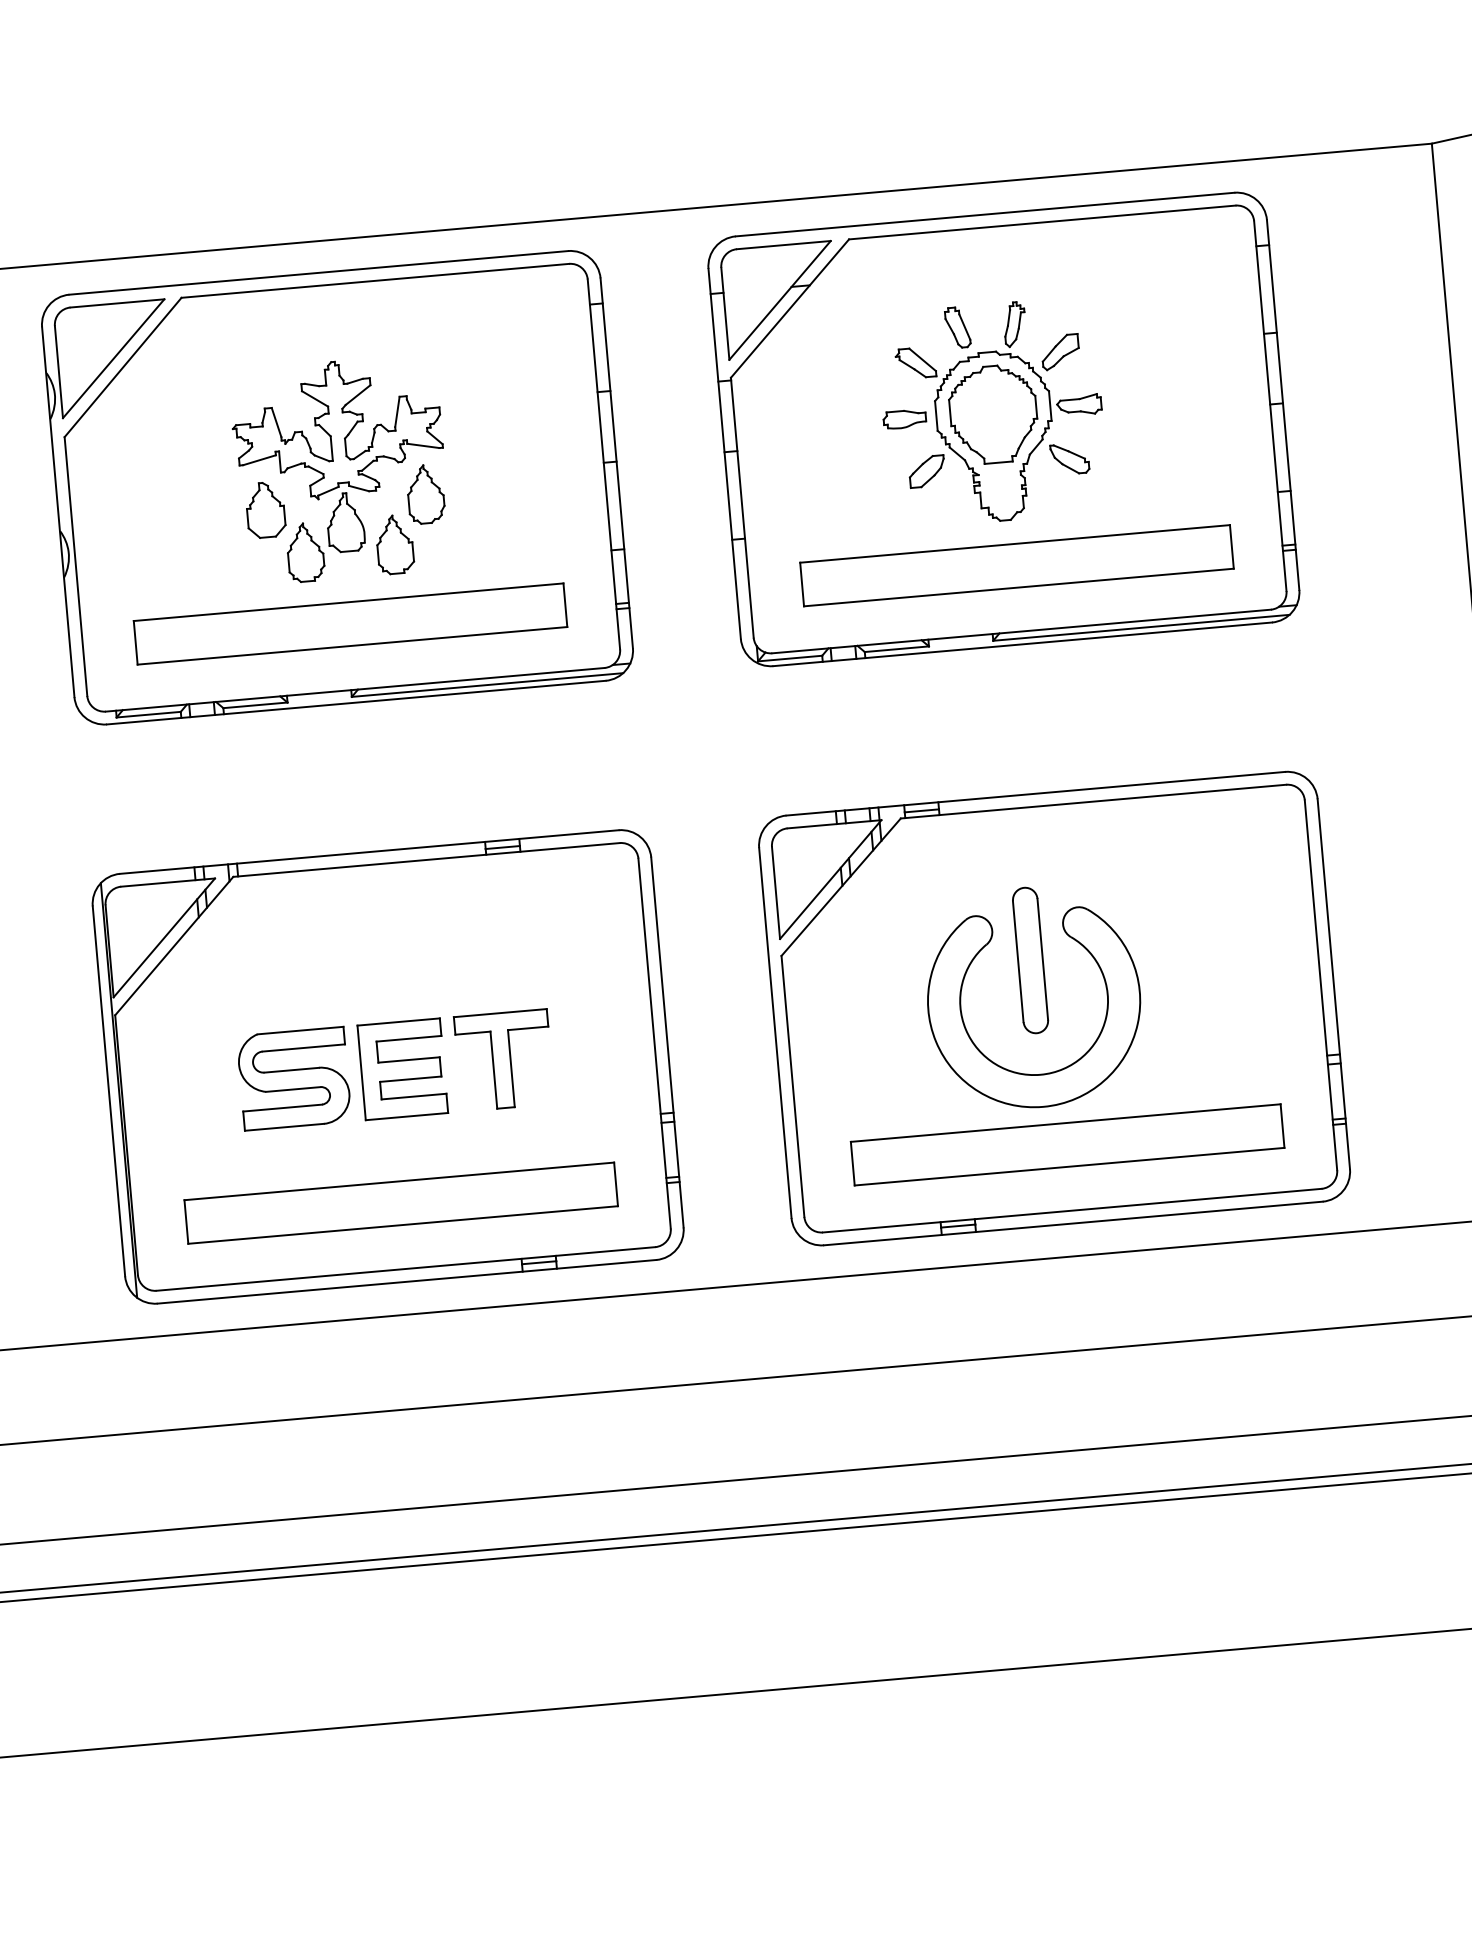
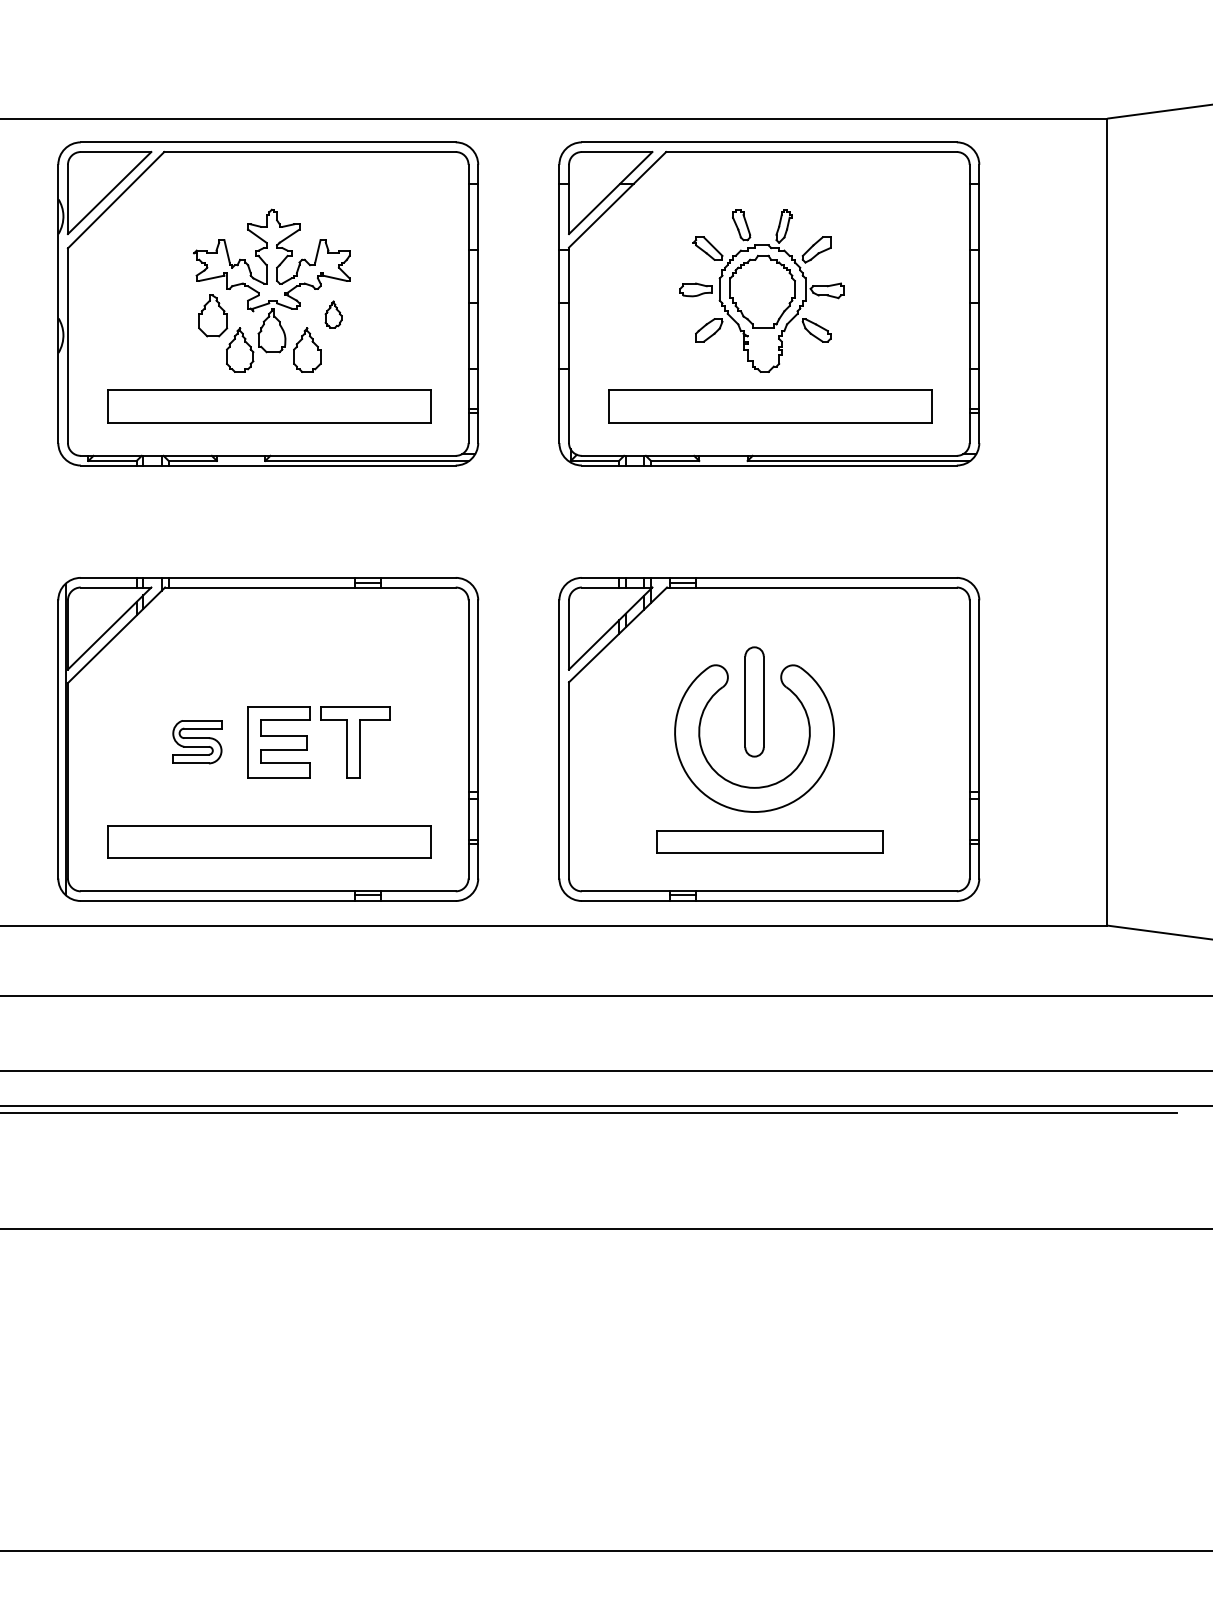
part: (425, 494) -> (333, 314), size x0.6
part: (294, 1077) -> (197, 741), size x0.6
part: (1067, 1144) -> (770, 841), size x0.7

